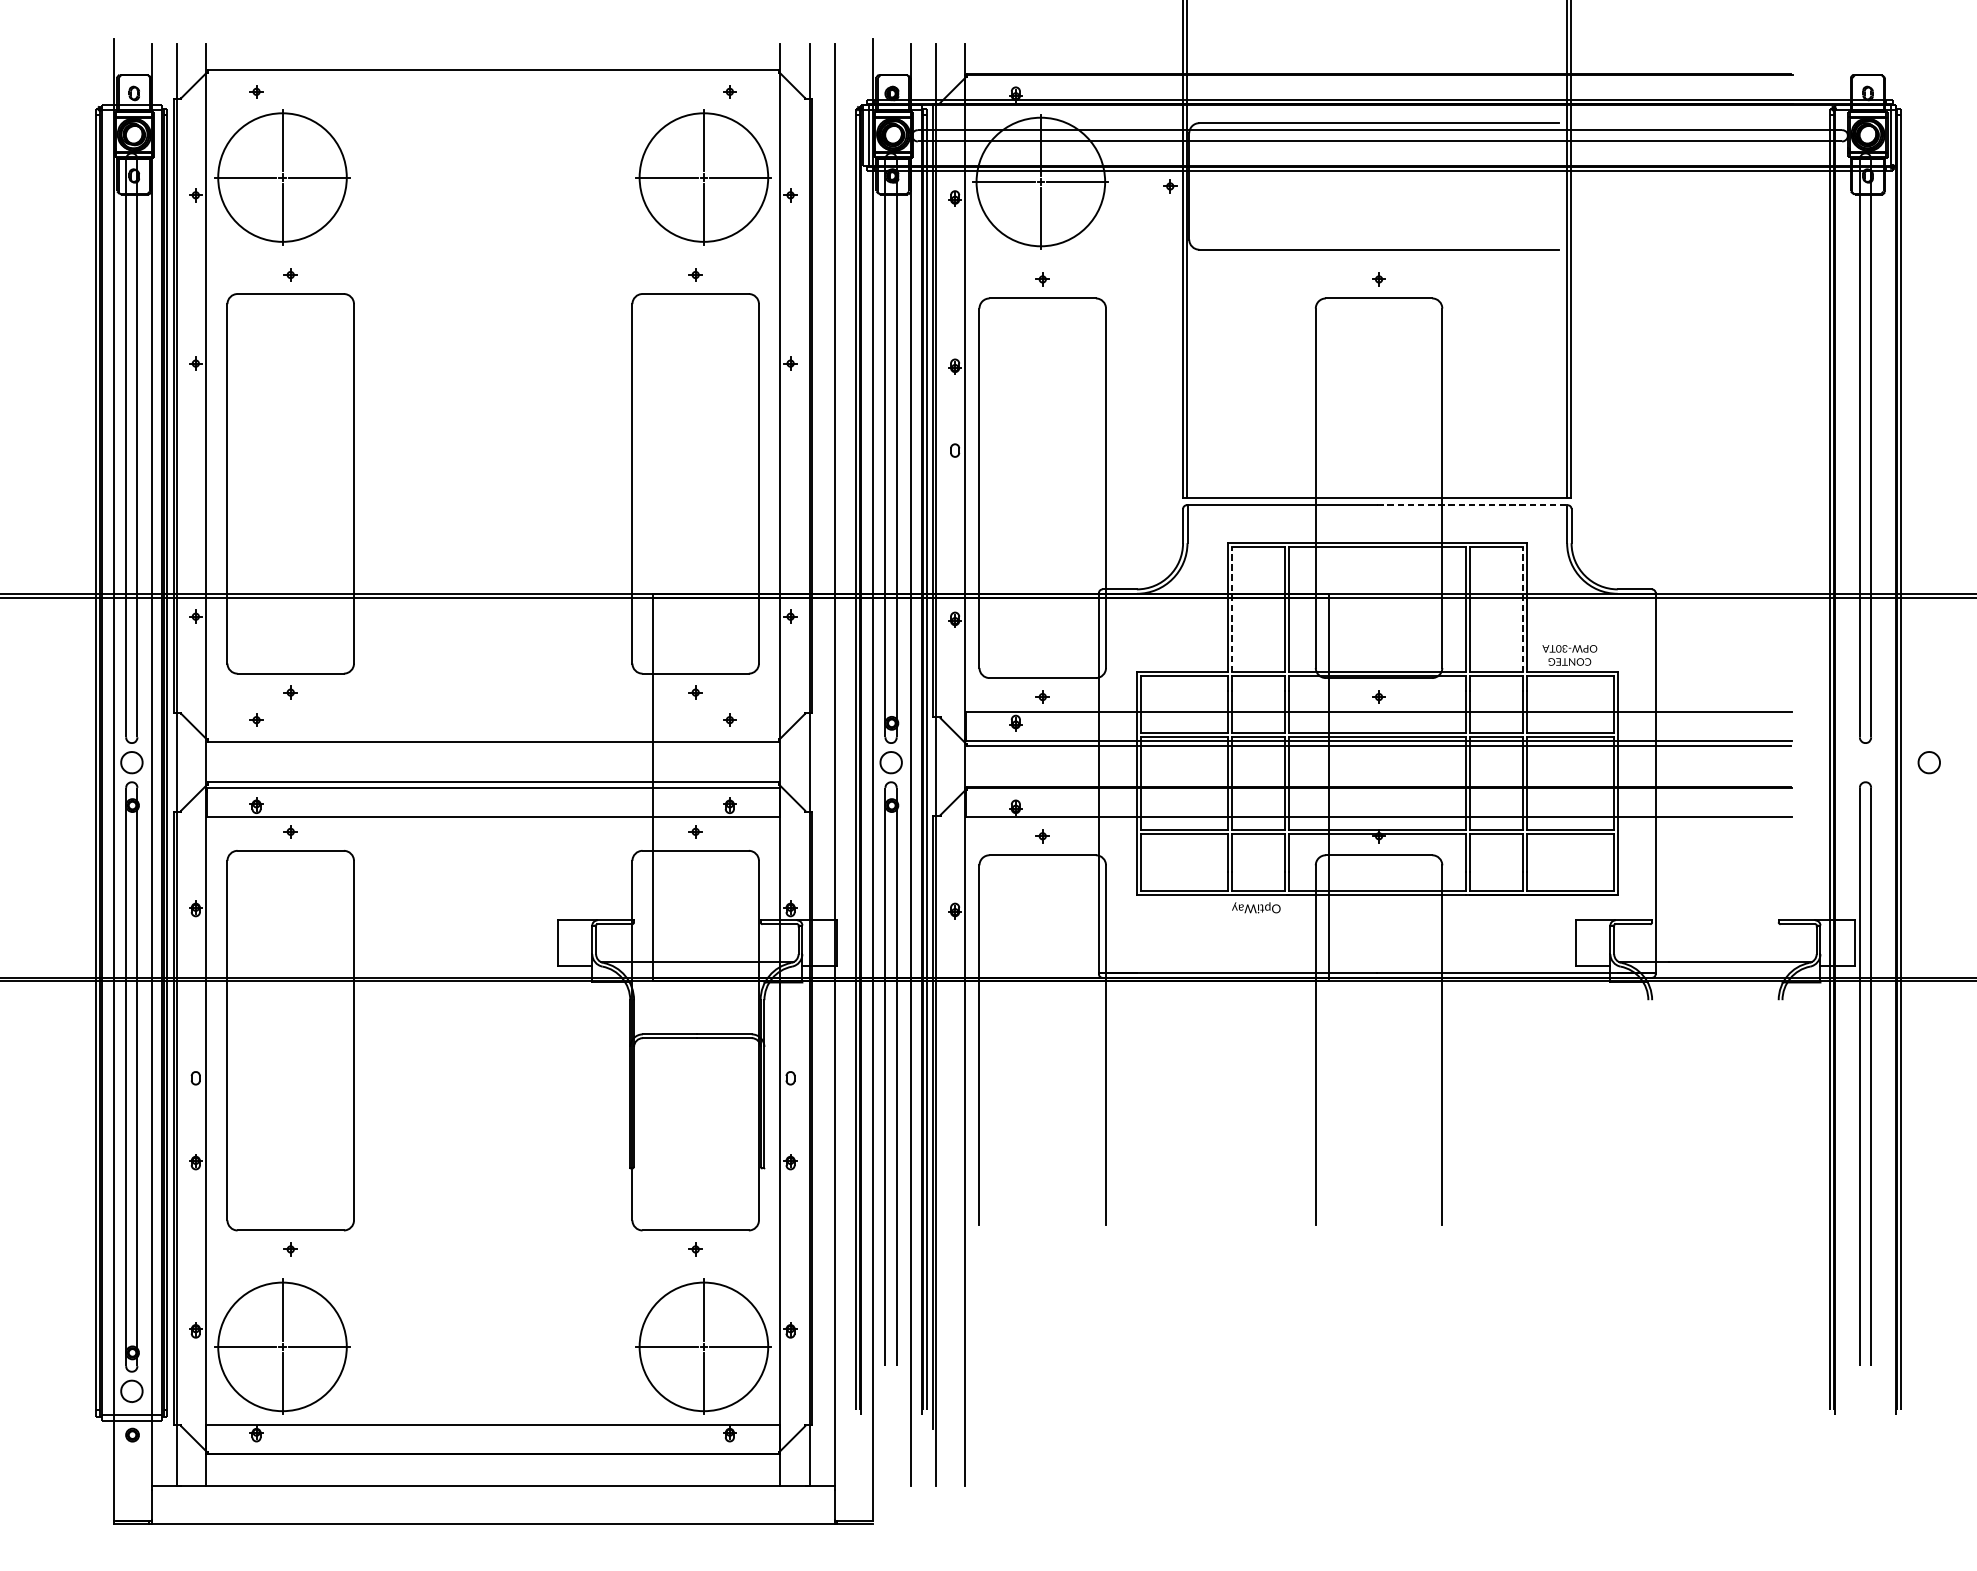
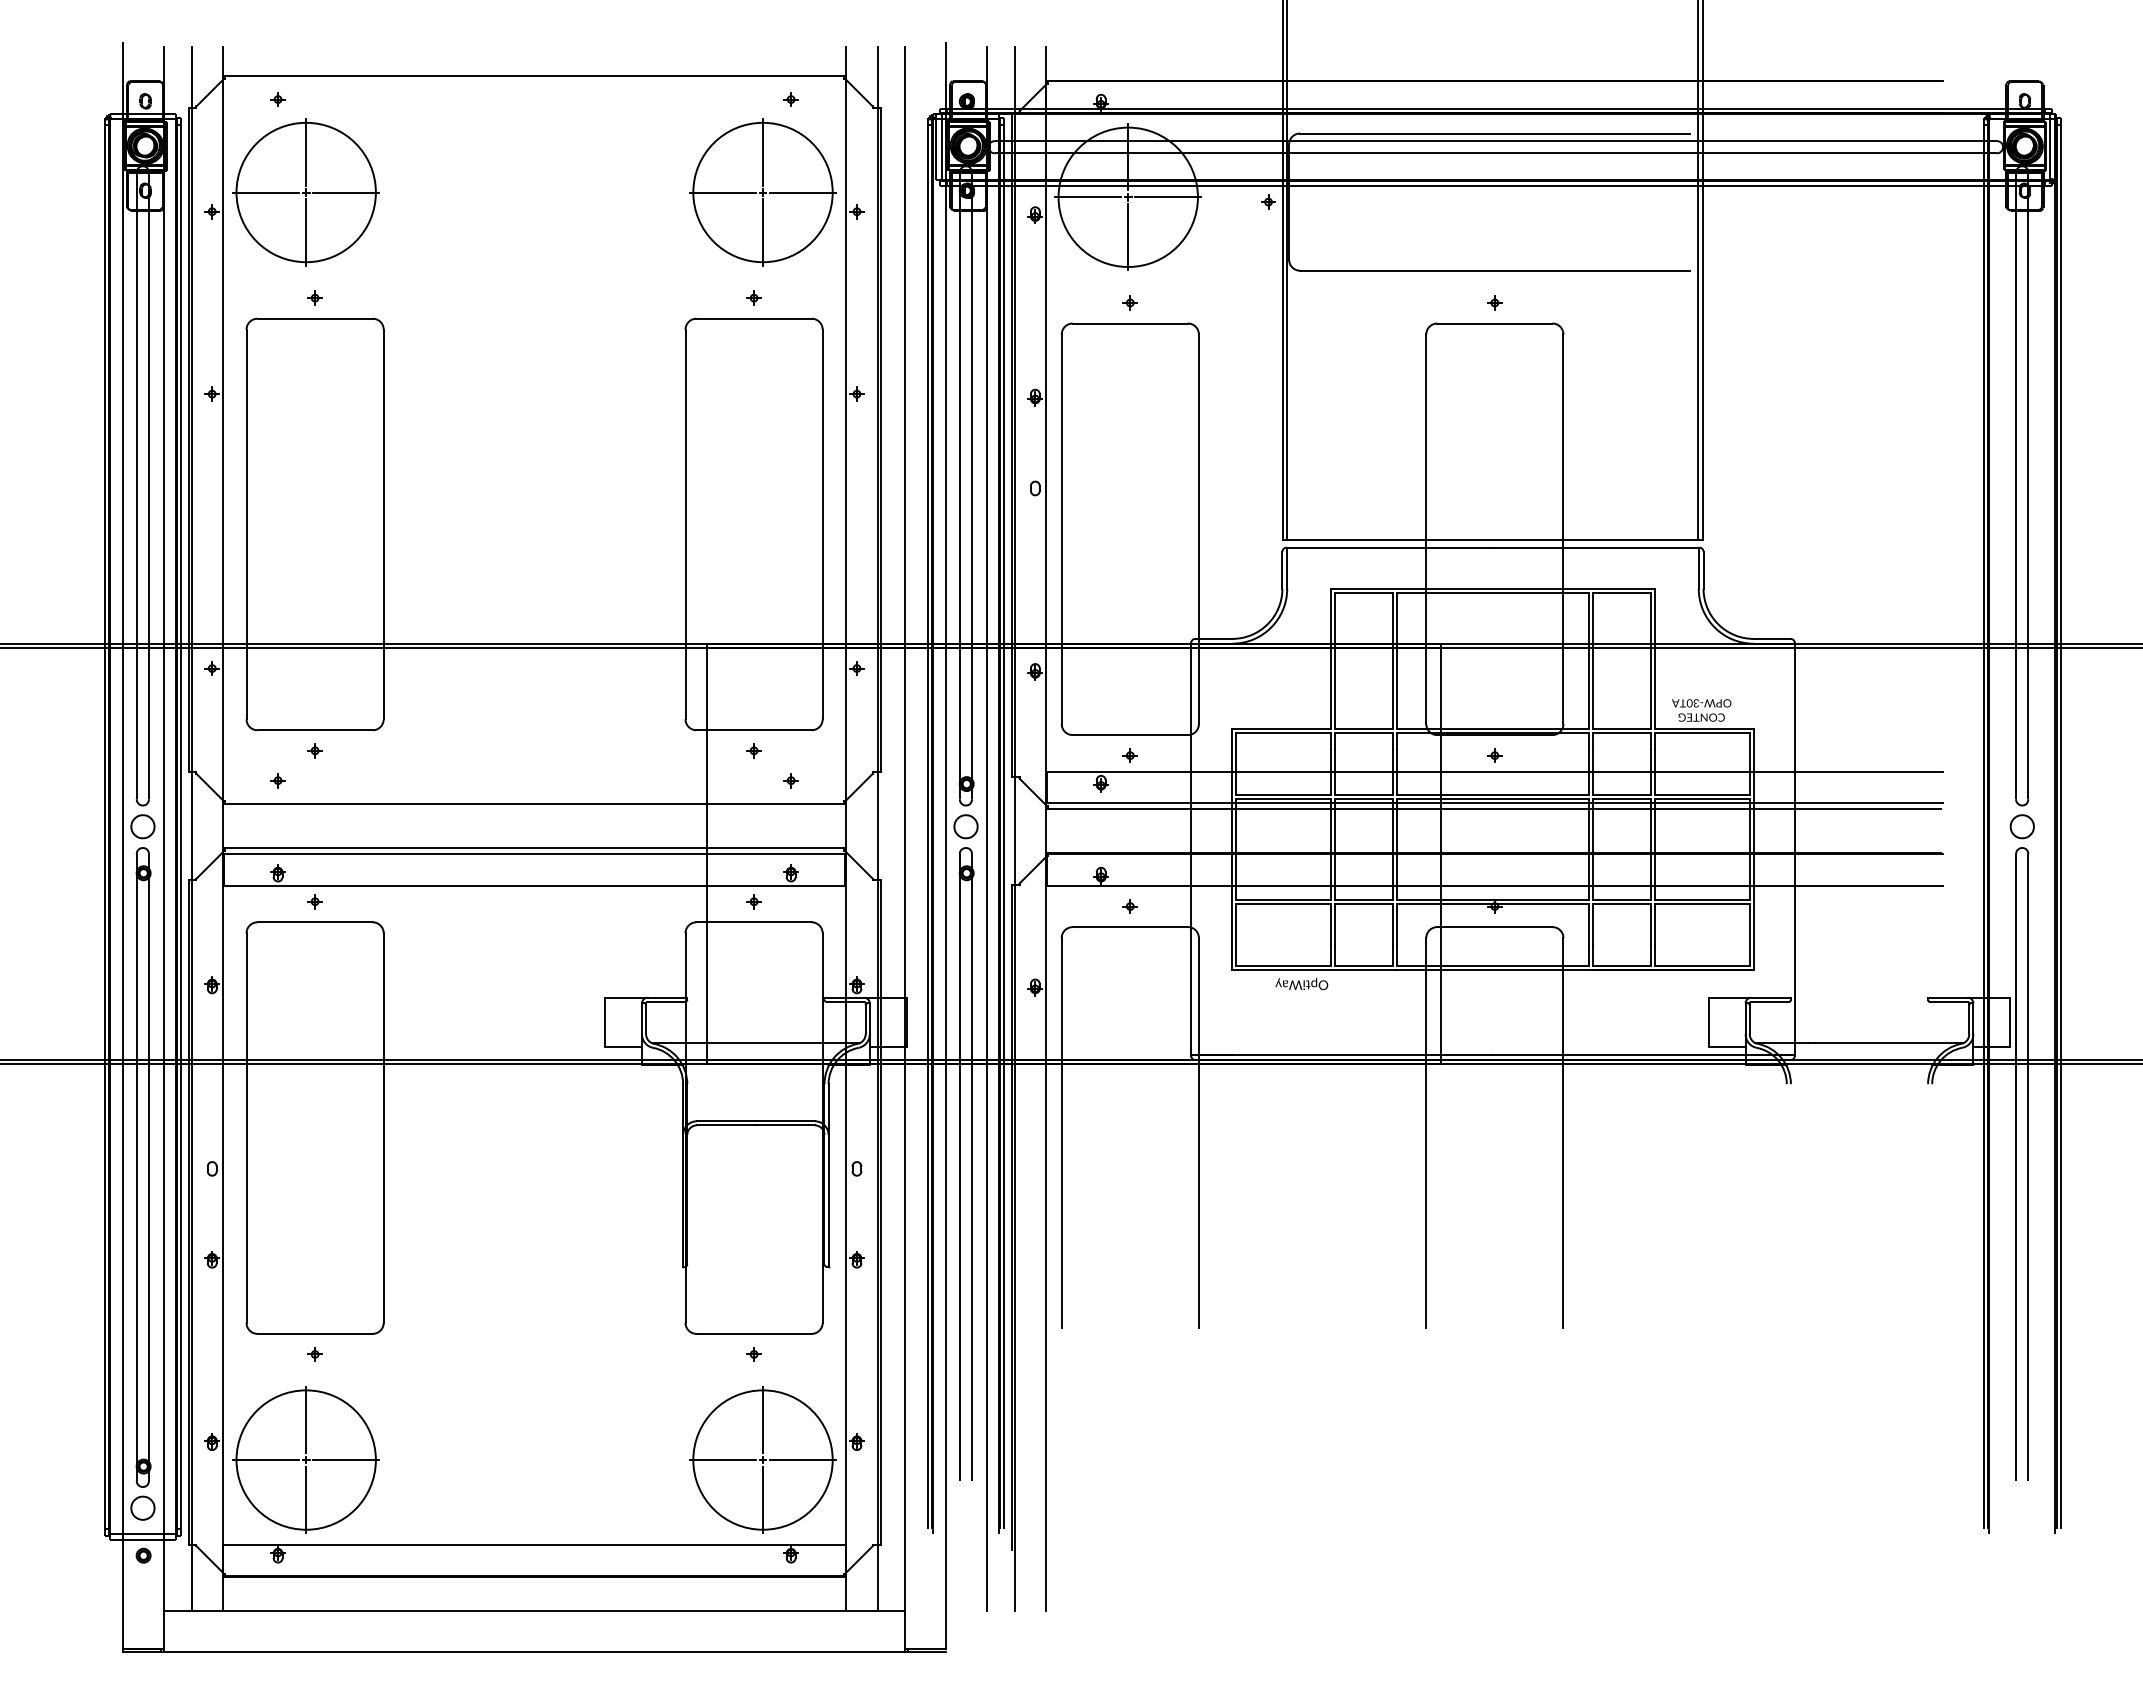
line: (1472, 505) -> (1596, 547), dashed -> solid
line: (1232, 609) -> (1335, 660), dashed -> solid
line: (1522, 609) -> (1650, 660), dashed -> solid
part: (1928, 762) -> (2021, 826), moved
text: (1256, 907) -> (1301, 983), moved

